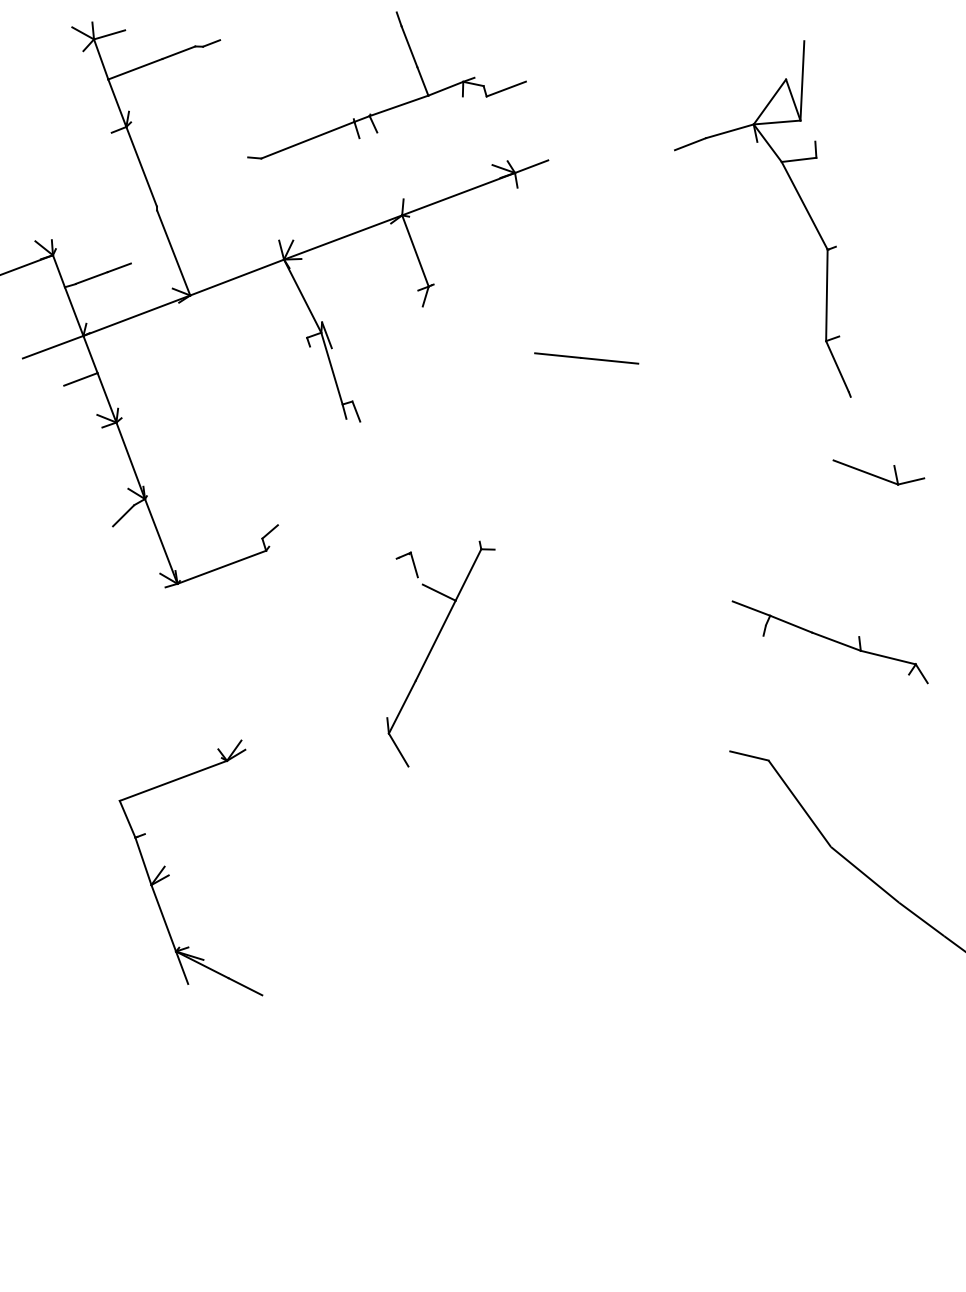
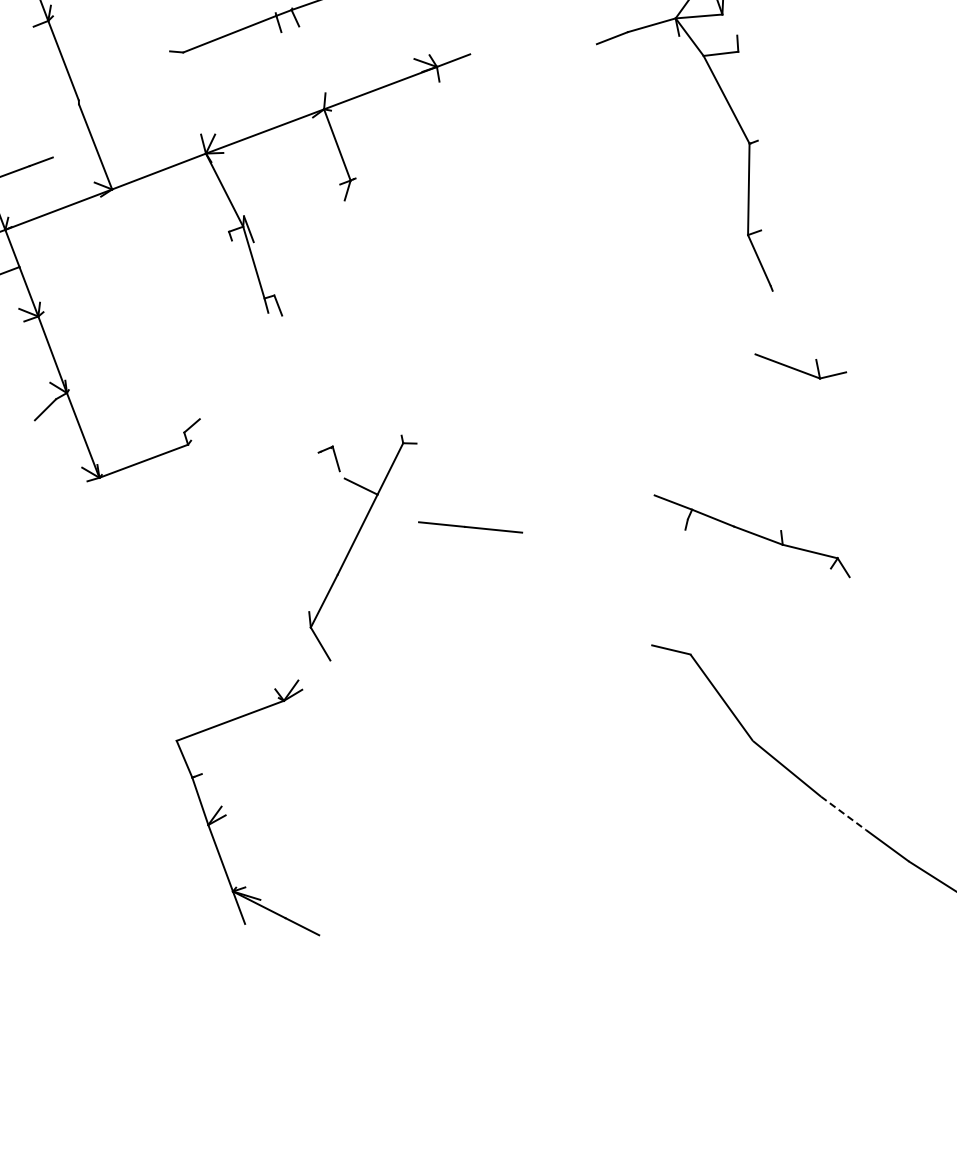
line: (586, 358) -> (470, 527), moved
part: (169, 874) -> (226, 814), moved
line: (922, 919) -> (844, 813), solid -> dashed

